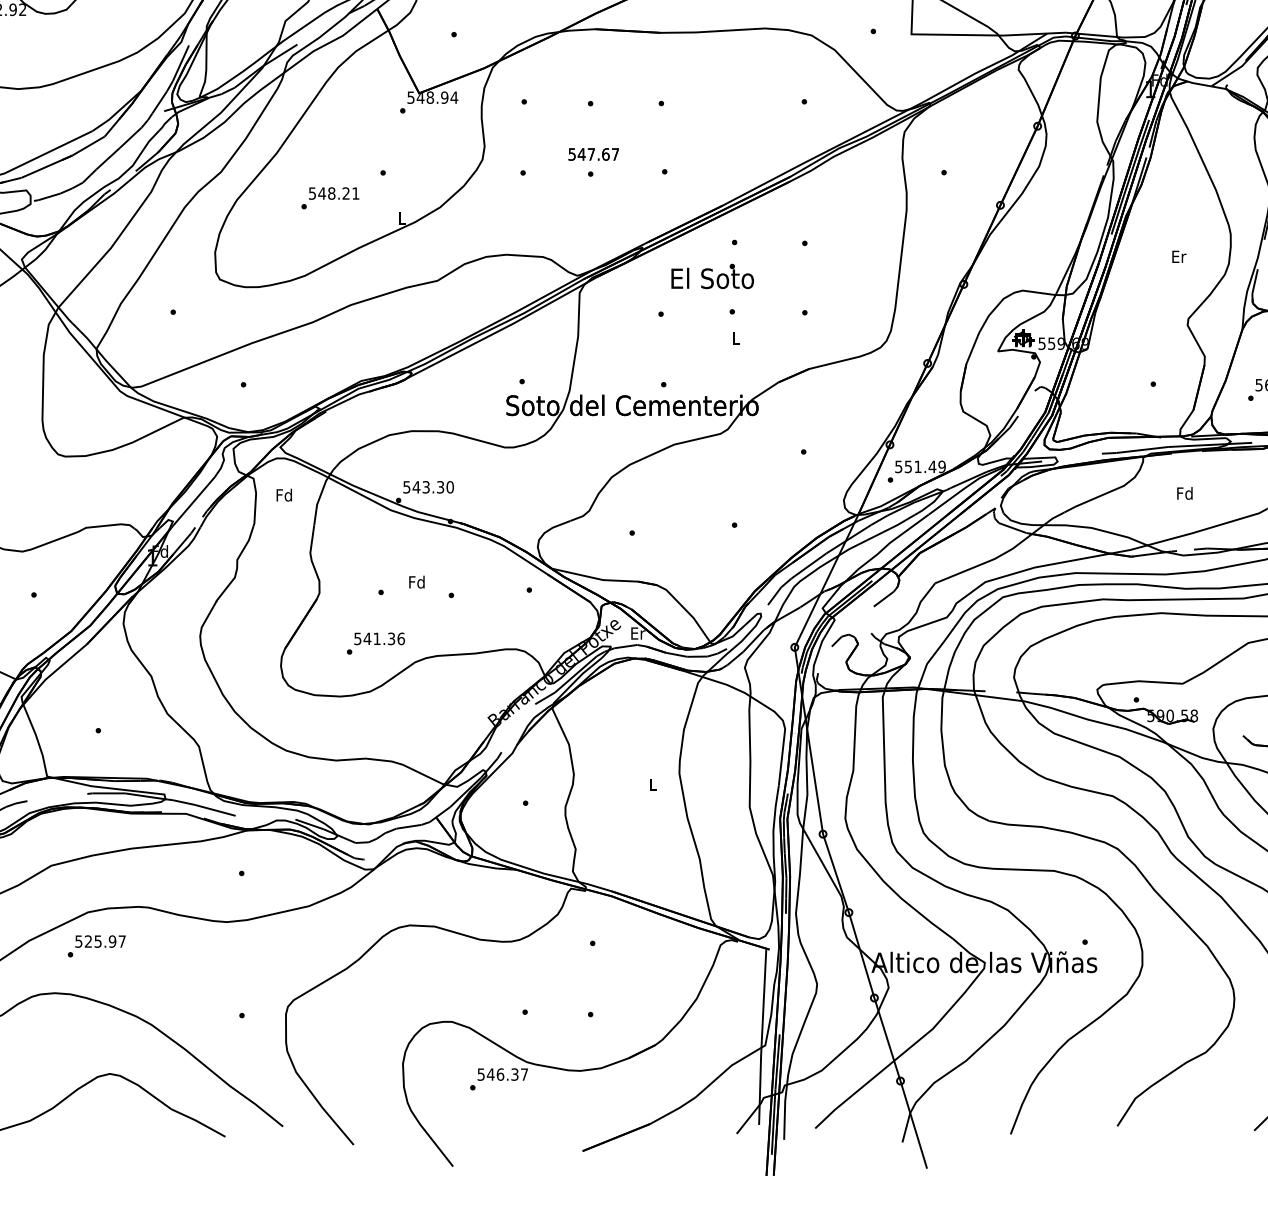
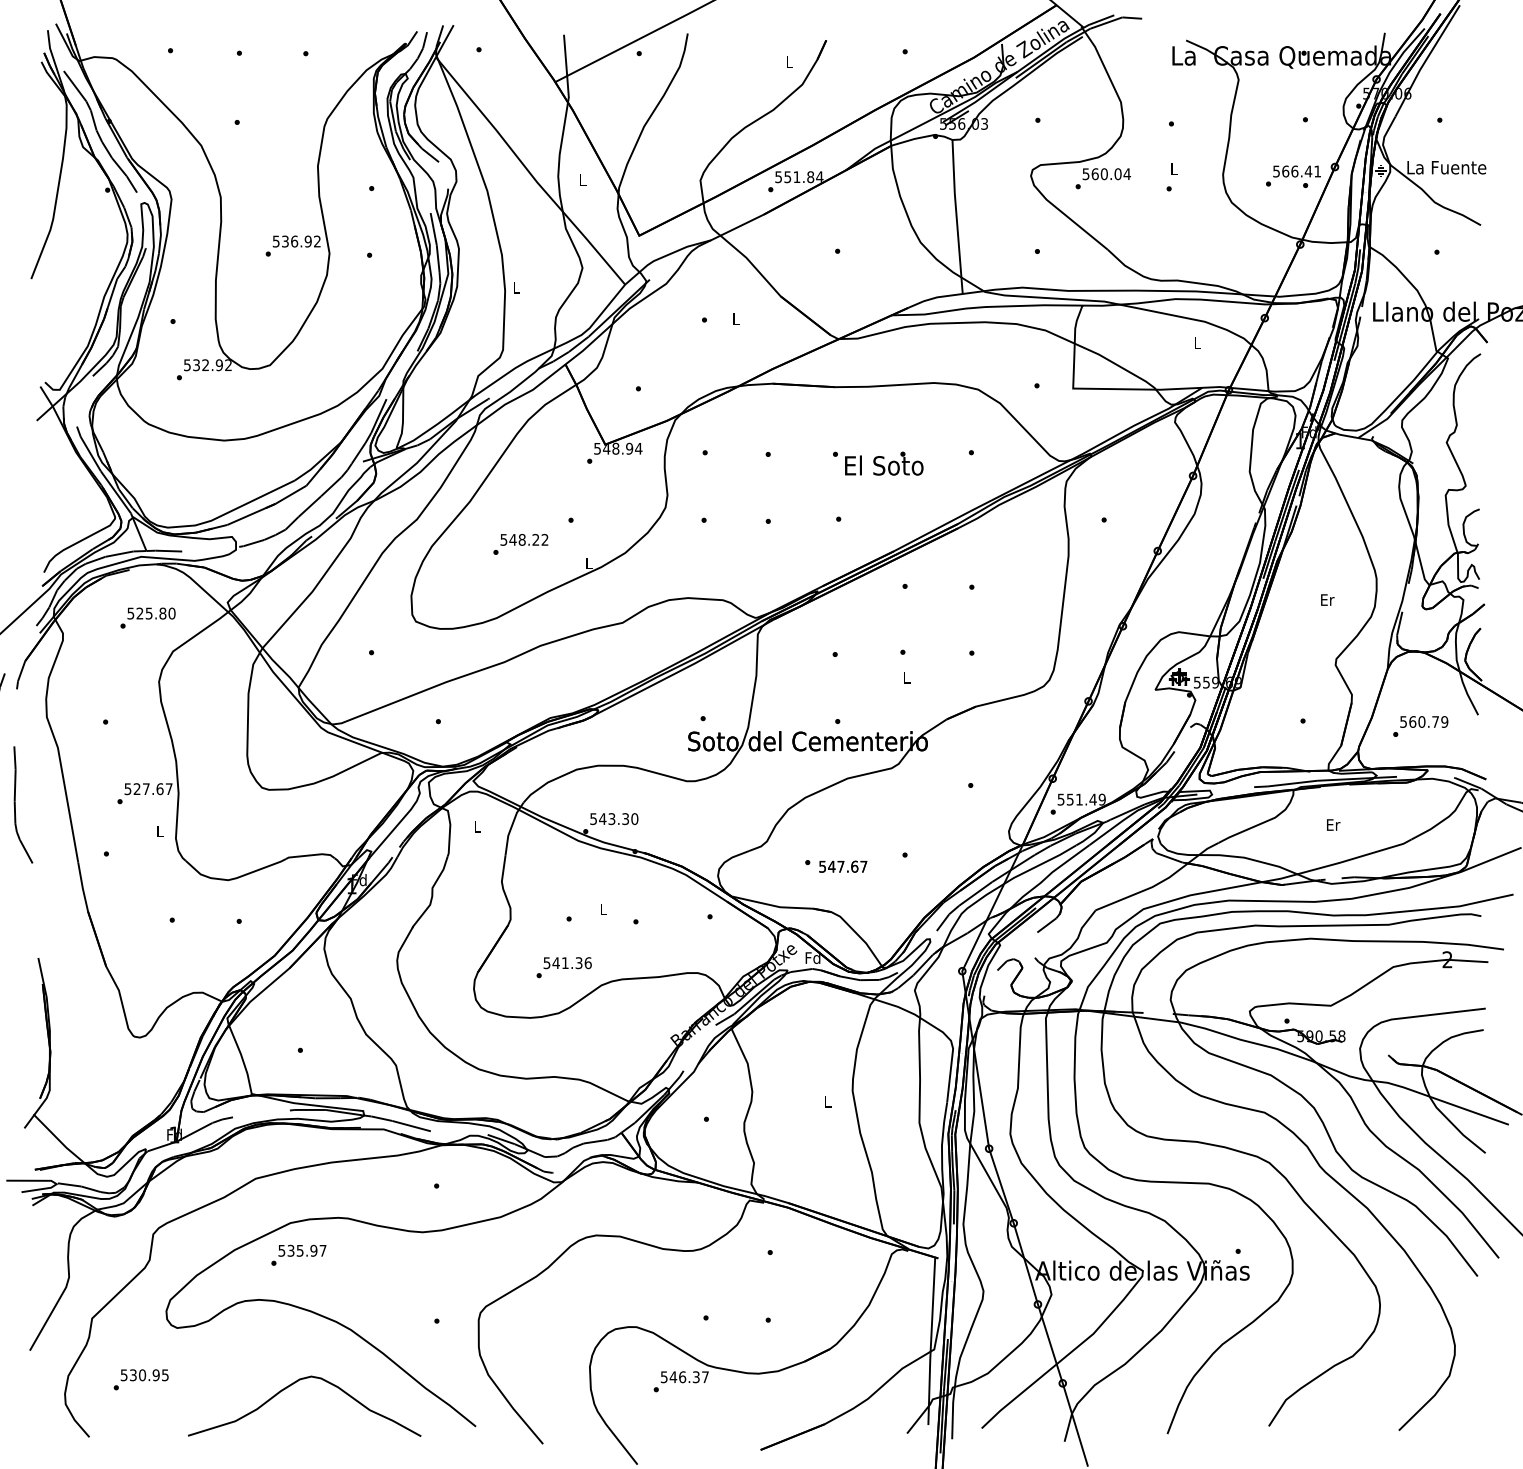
text: (594, 154) -> (843, 866), moved
text: (355, 193) -> (544, 539), 548.21 -> 548.22
text: (712, 276) -> (884, 463), moved
text: (1184, 493) -> (1332, 824), Fd -> Er
text: (283, 495) -> (476, 826), Fd -> L
text: (416, 582) -> (602, 909), Fd -> L
text: (637, 632) -> (812, 957), Er -> Fd
text: (87, 941) -> (290, 1250), 525.97 -> 535.97

